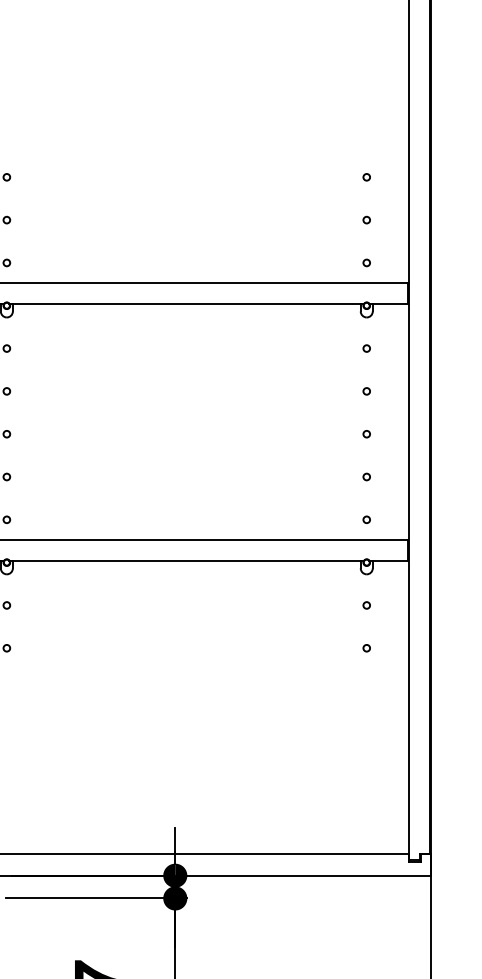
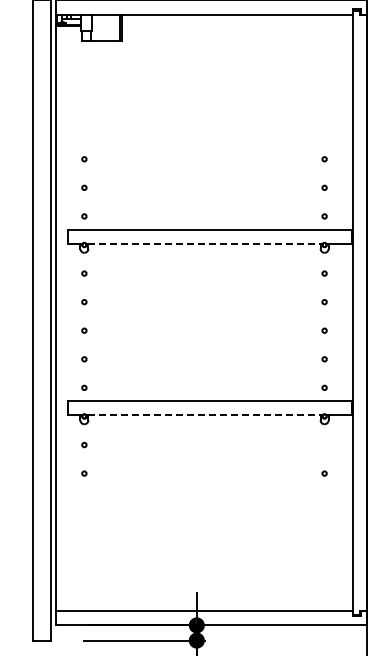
line: (188, 303) -> (205, 243), solid -> dashed
line: (188, 561) -> (205, 415), solid -> dashed
circle: (366, 604) -> (324, 444), removed

